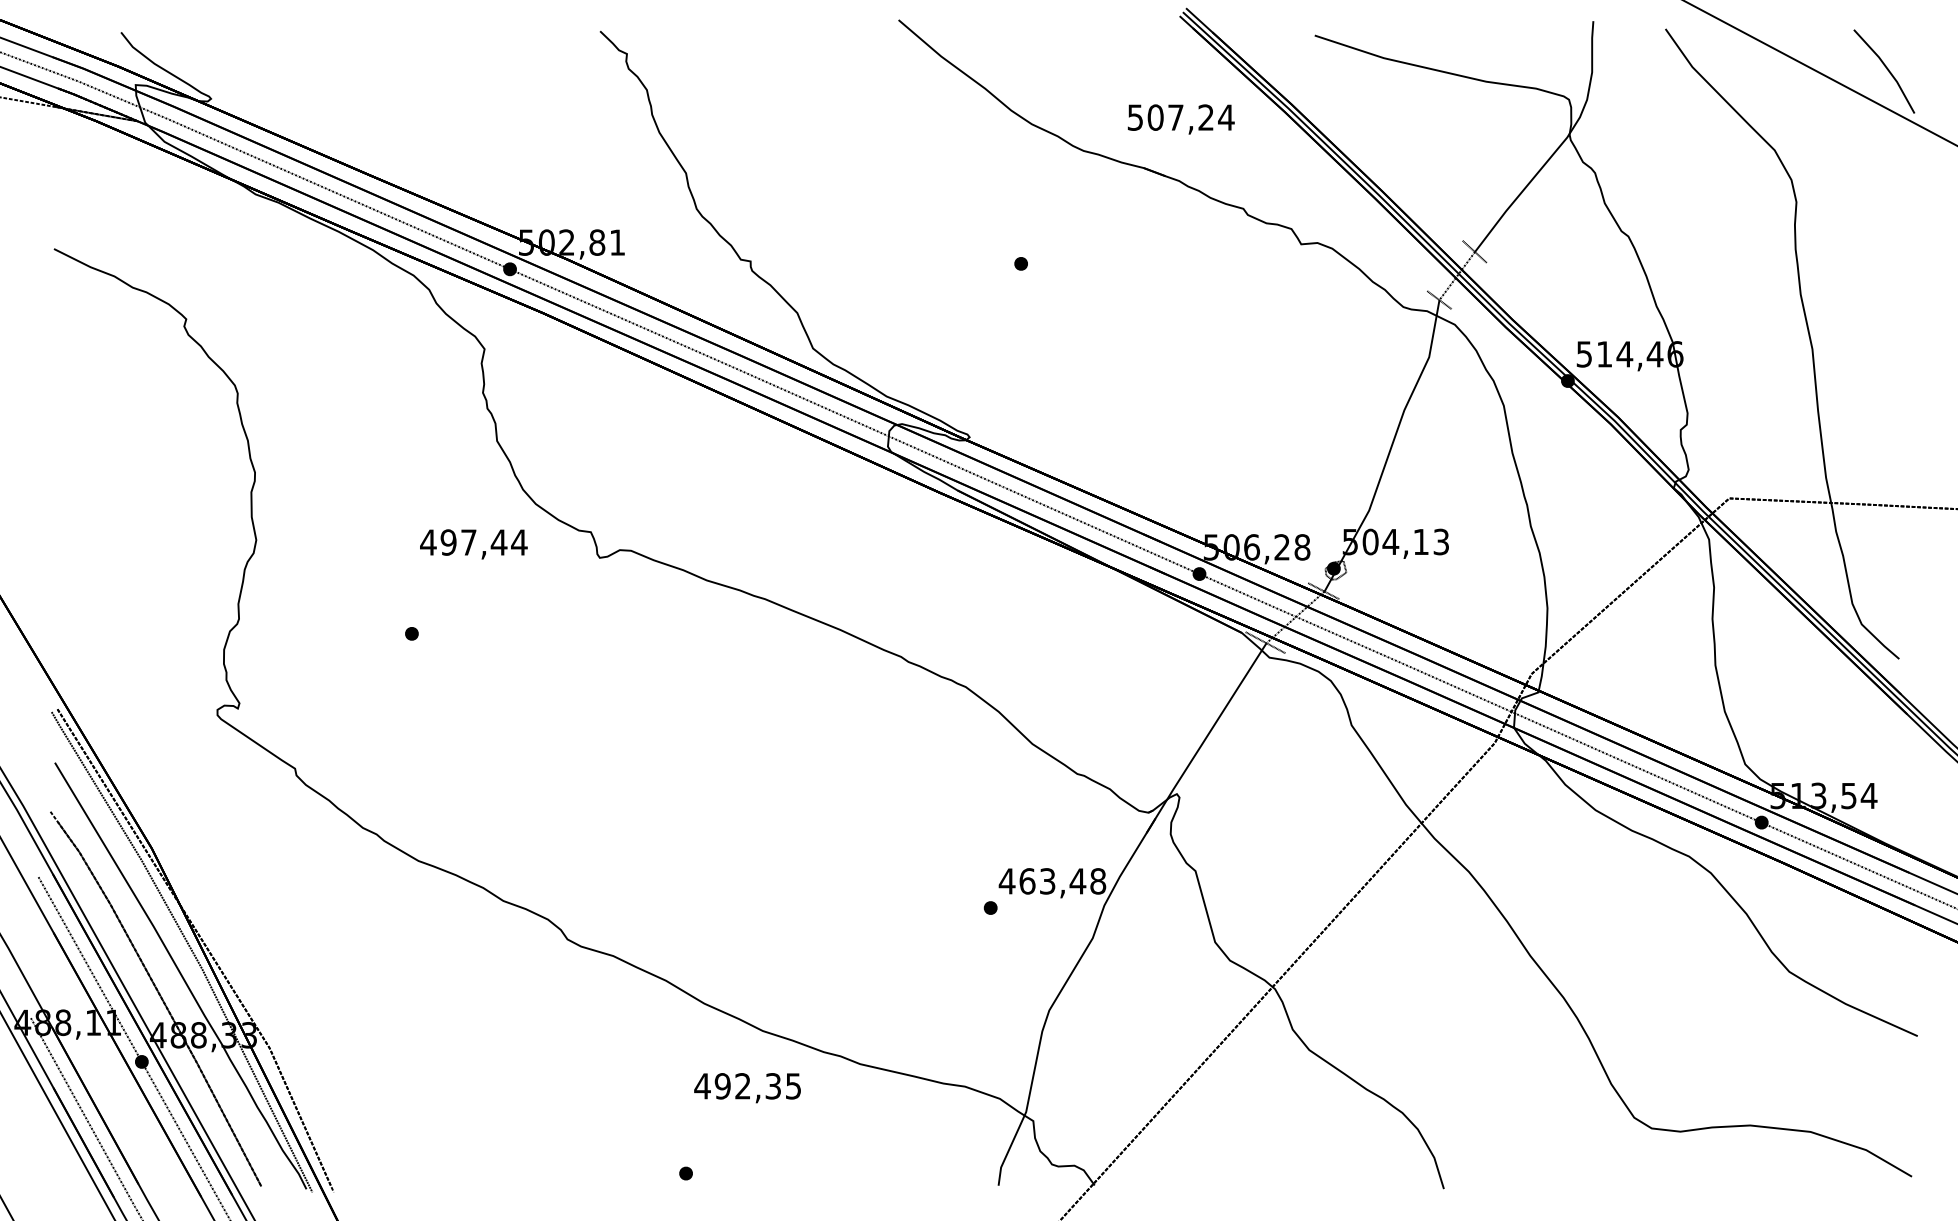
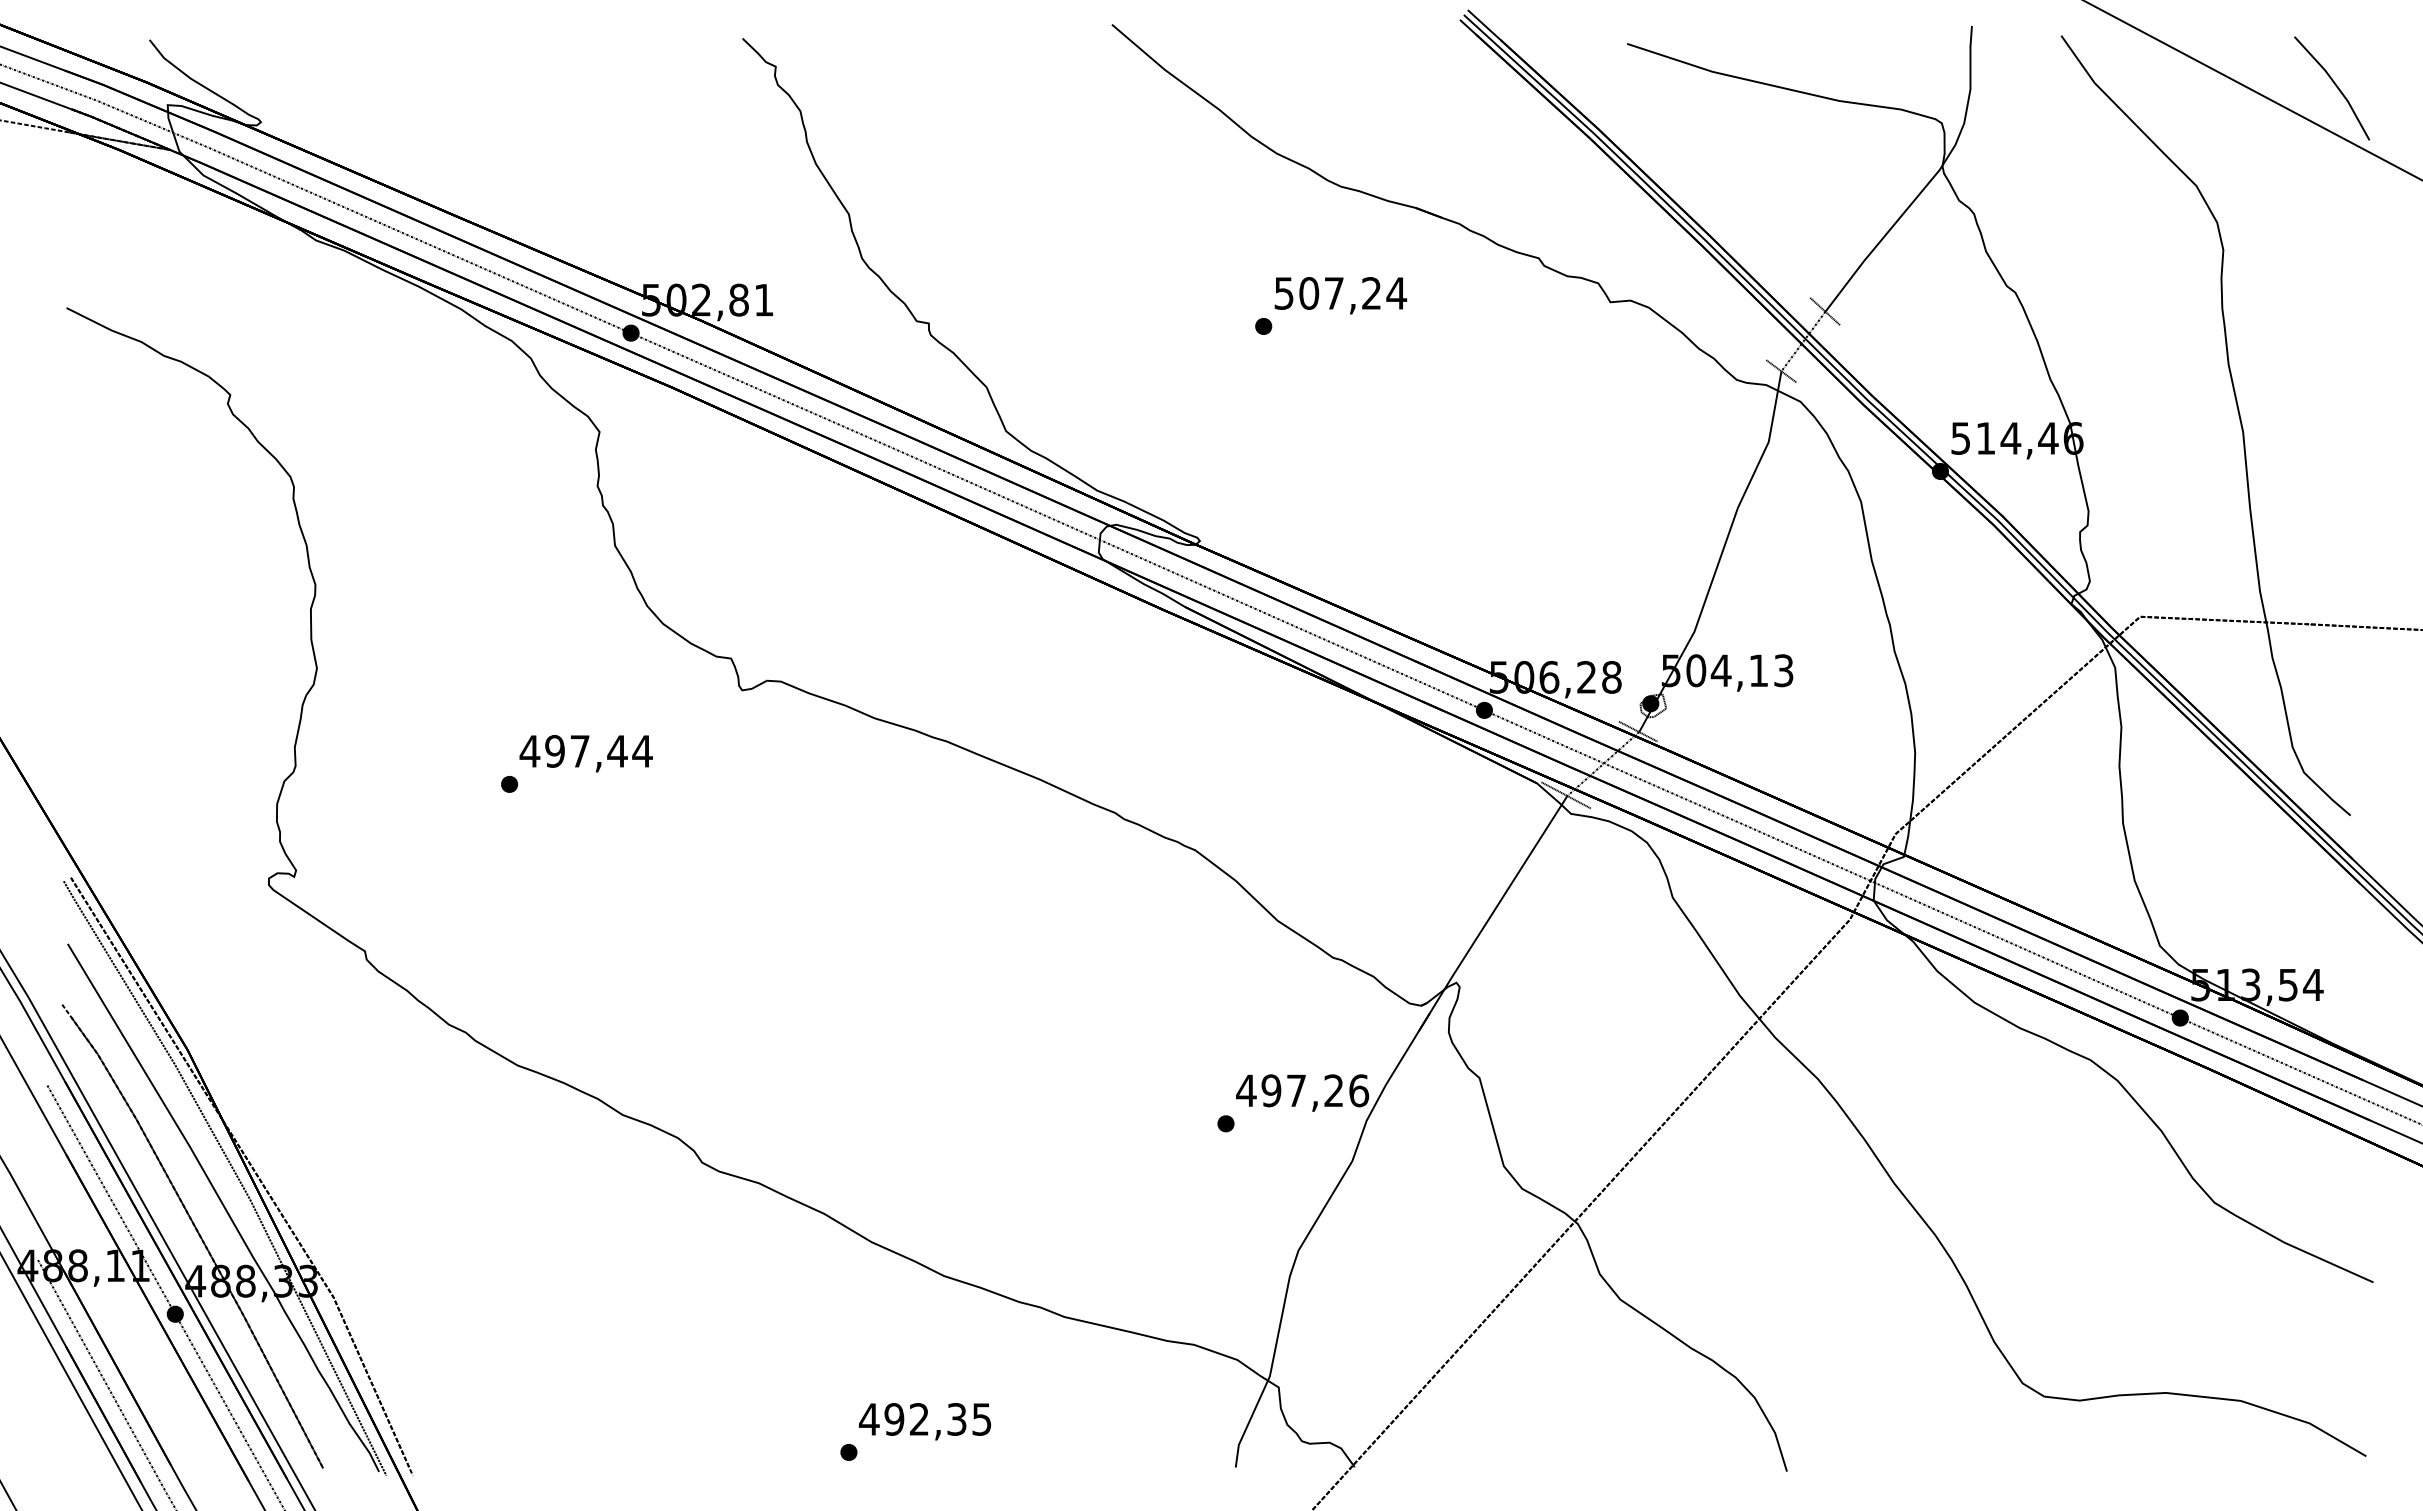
text: (1180, 119) -> (1340, 295), moved
text: (473, 544) -> (585, 753), moved
text: (1063, 881) -> (1315, 1090), 463,48 -> 497,26
text: (747, 1087) -> (925, 1421), moved

